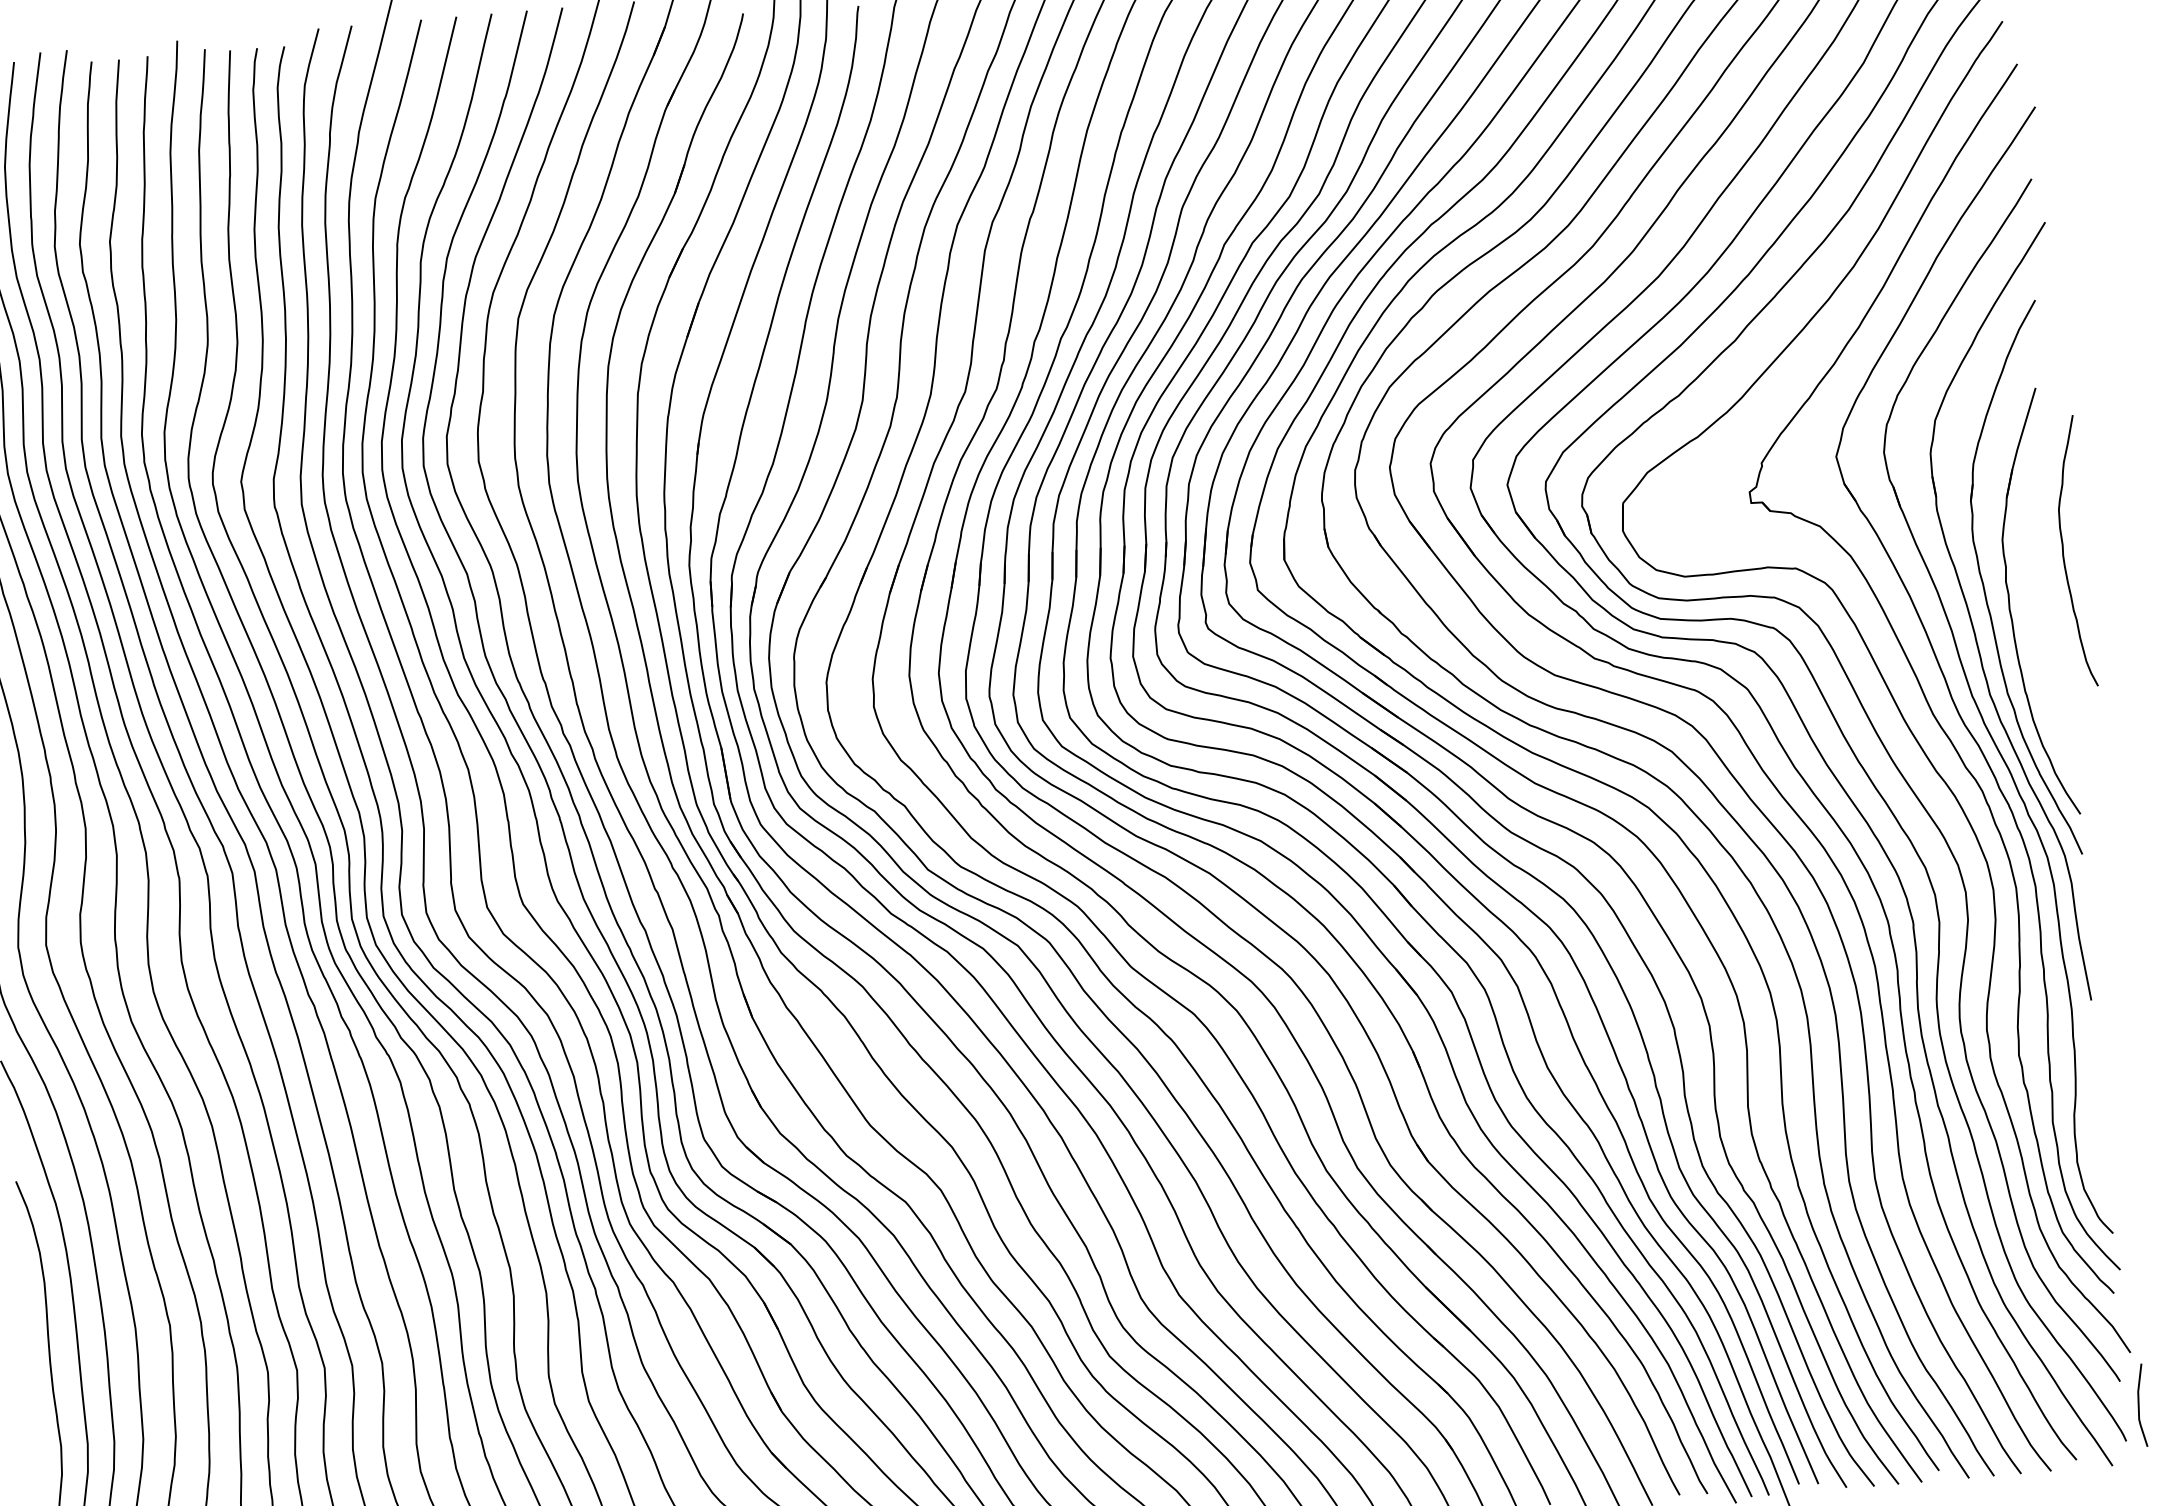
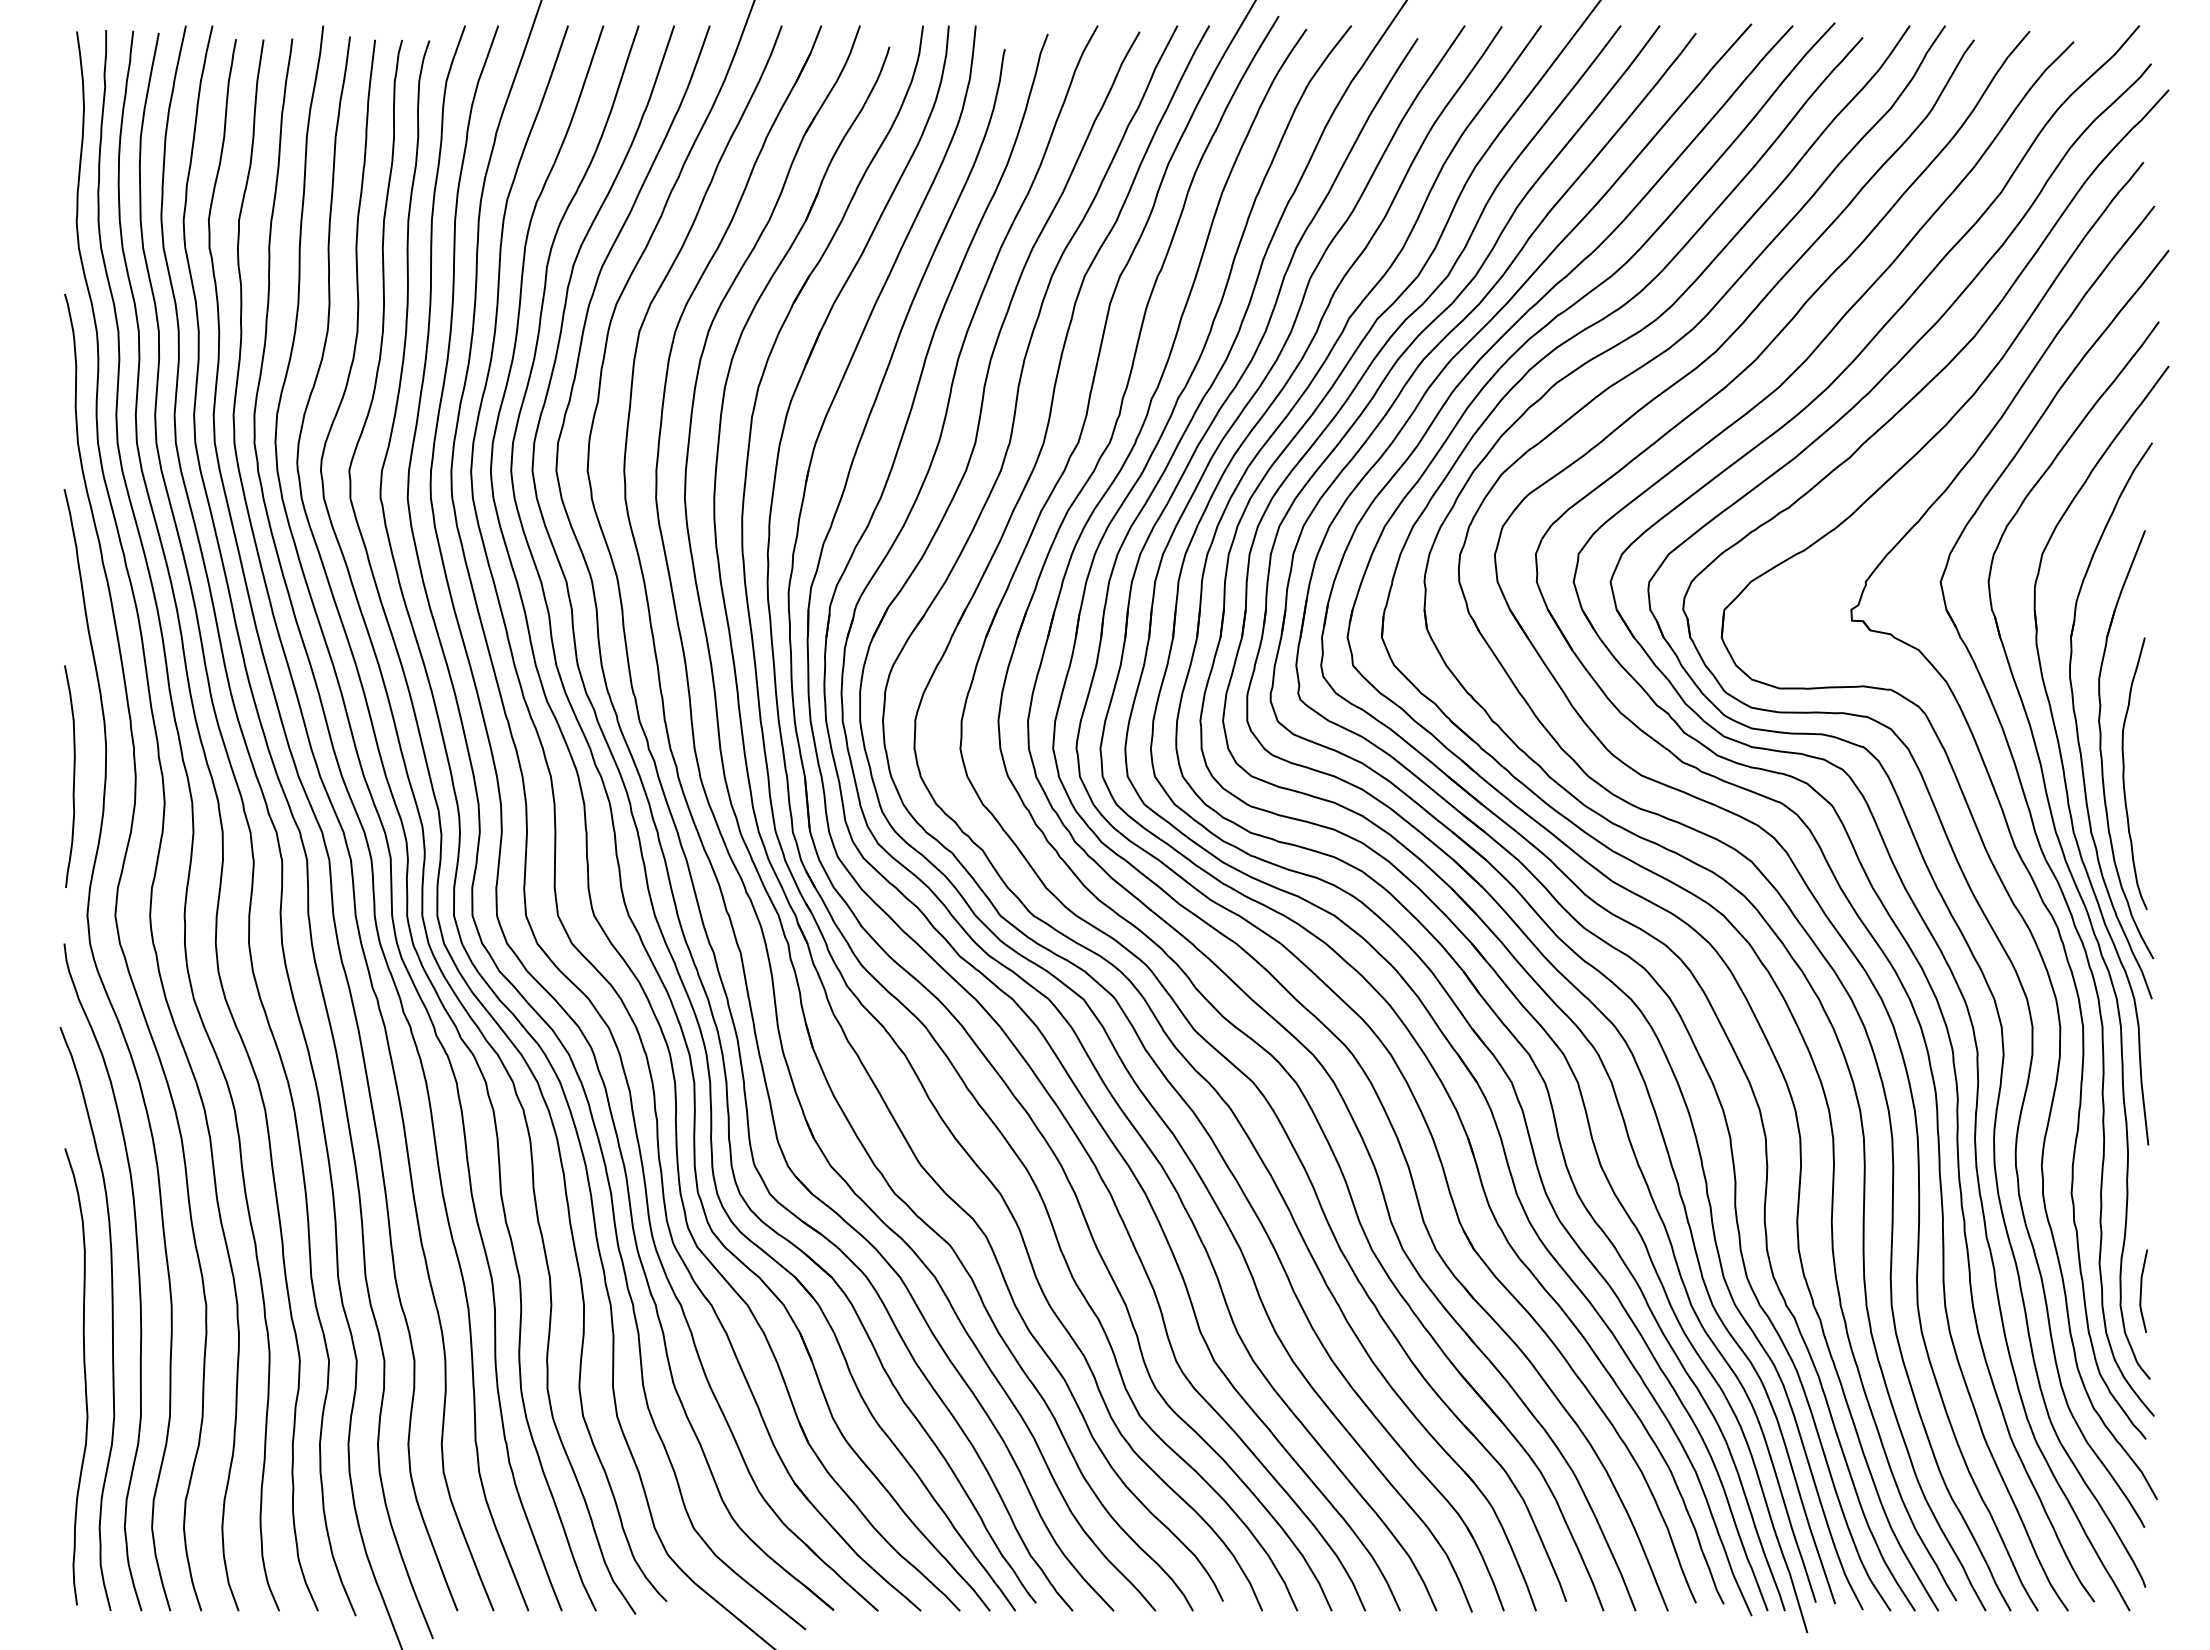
curve: (2064, 552) -> (2124, 773), moved
line: (2139, 1404) -> (2141, 1290), moved

